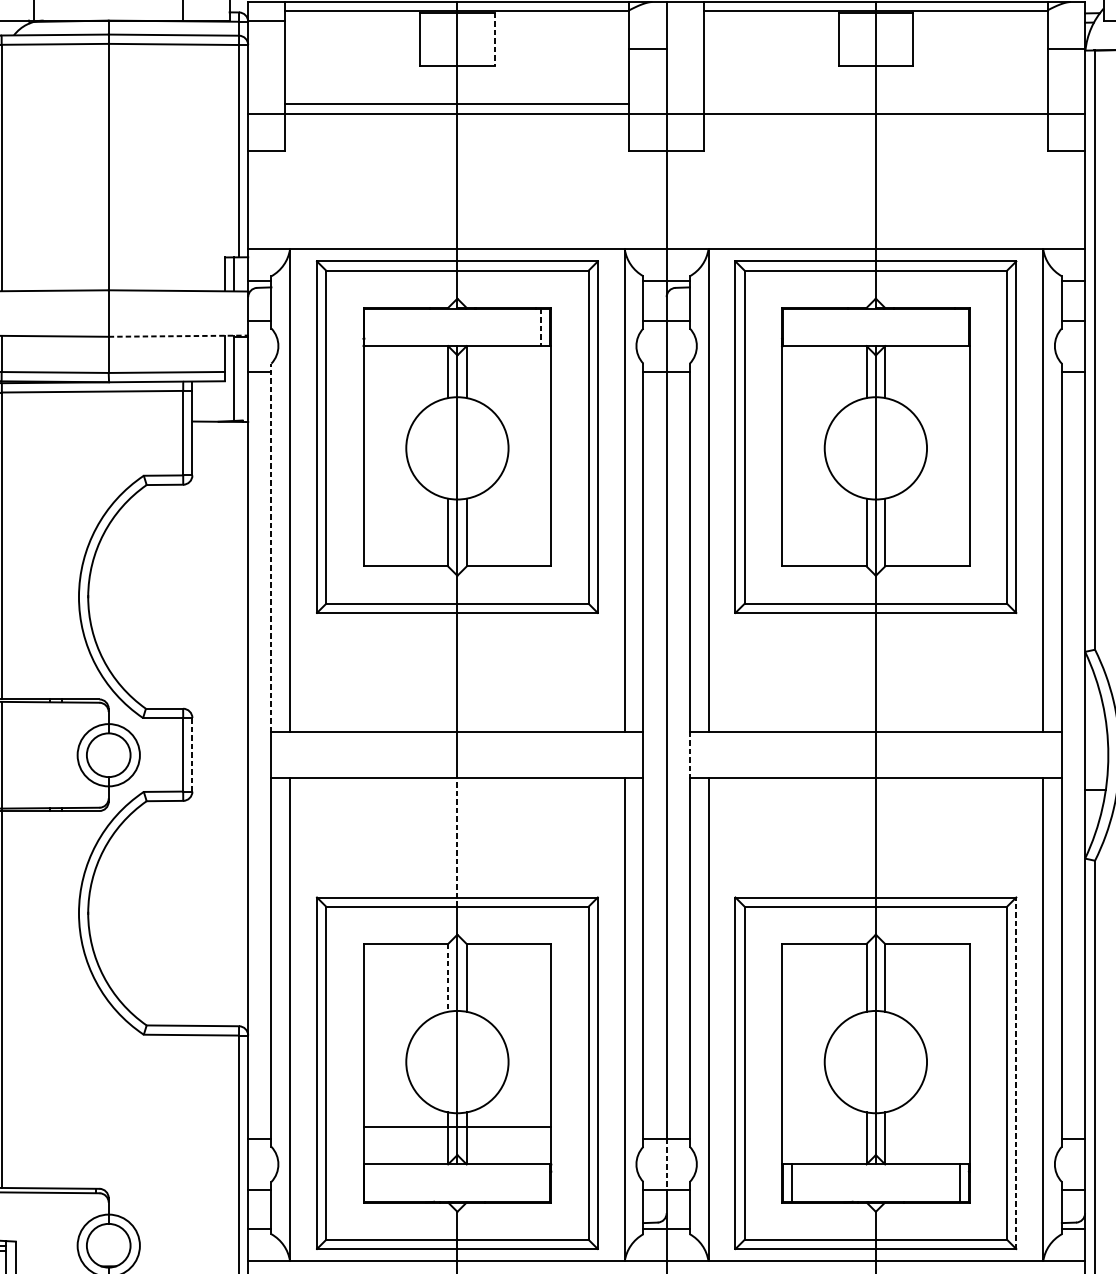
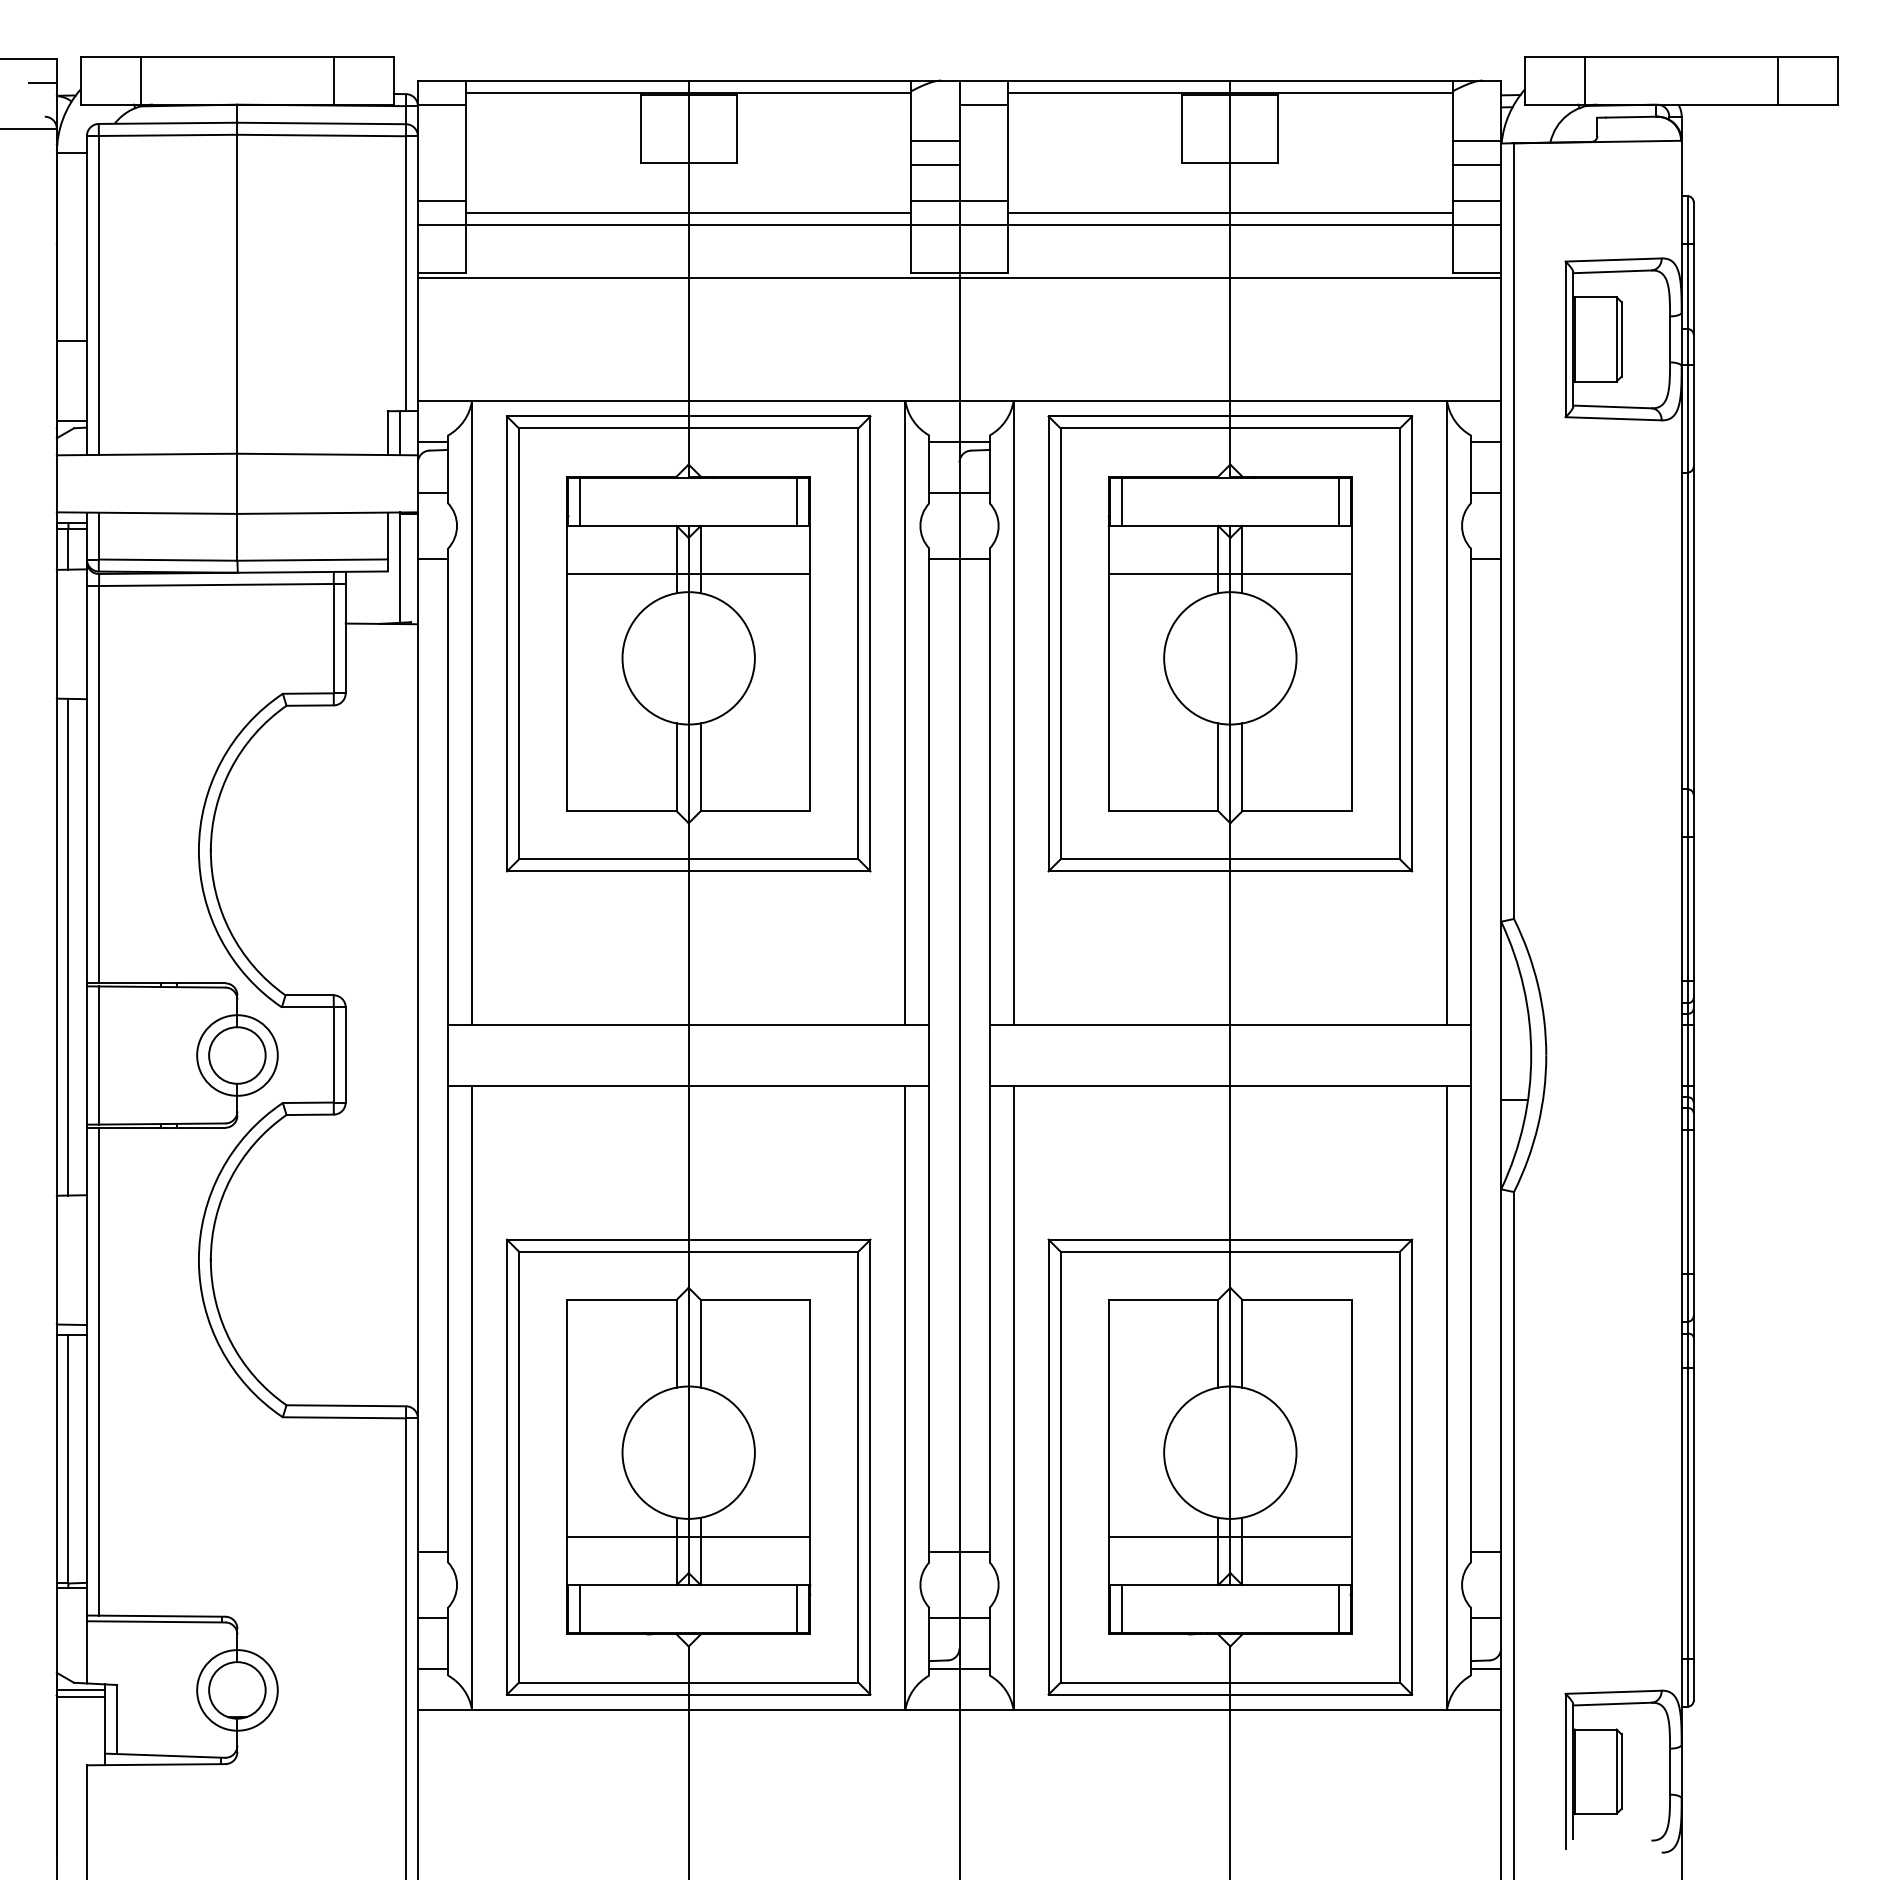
line: (685, 20) -> (983, 104), added
line: (494, 39) -> (736, 129), dashed -> solid
line: (648, 66) -> (935, 164), added
line: (1066, 66) -> (1477, 164), added
line: (266, 94) -> (441, 200), added
line: (666, 94) -> (959, 200), added
line: (1066, 94) -> (1477, 200), added
line: (876, 104) -> (1230, 213), added
line: (666, 154) -> (959, 277), added
line: (373, 327) -> (580, 501), added
line: (541, 327) -> (797, 502), dashed -> solid
line: (792, 327) -> (1122, 501), added
line: (959, 327) -> (1338, 501), added
line: (179, 336) -> (328, 513), dashed -> solid
line: (457, 383) -> (688, 574), added
line: (875, 383) -> (1229, 574), added
line: (271, 547) -> (448, 786), dashed -> solid
line: (192, 754) -> (345, 1054), dashed -> solid
line: (689, 755) -> (989, 1056), dashed -> solid
line: (457, 842) -> (688, 1168), dashed -> solid
line: (447, 977) -> (676, 1343), dashed -> solid
line: (1016, 1072) -> (1412, 1466), dashed -> solid
line: (875, 1126) -> (1229, 1536), added
line: (666, 1164) -> (959, 1585), dashed -> solid
line: (373, 1183) -> (580, 1609), added
line: (541, 1183) -> (797, 1609), added

